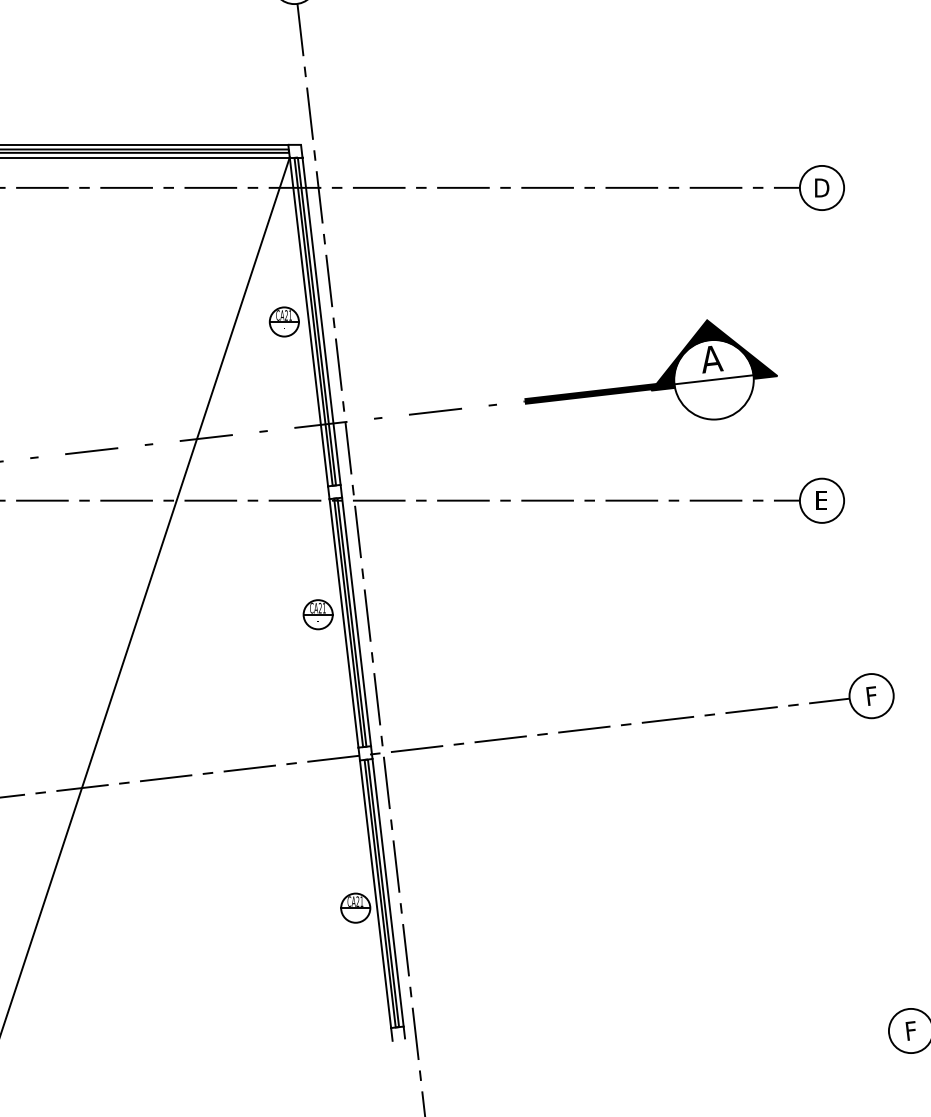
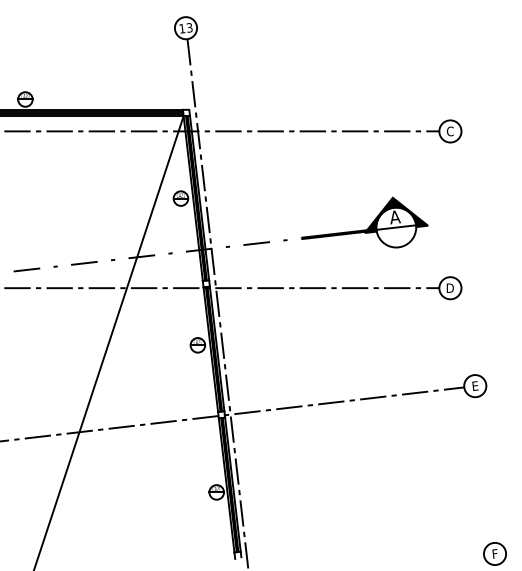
text: (822, 188) -> (450, 131), D -> C
text: (820, 499) -> (449, 287), E -> D
text: (872, 694) -> (475, 385), F -> E

